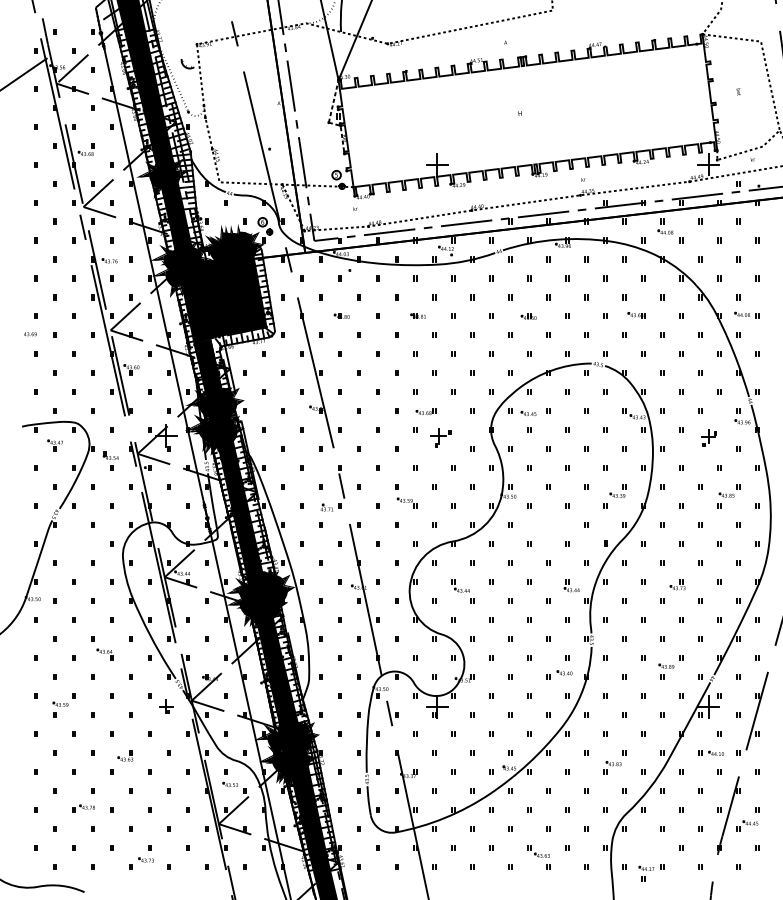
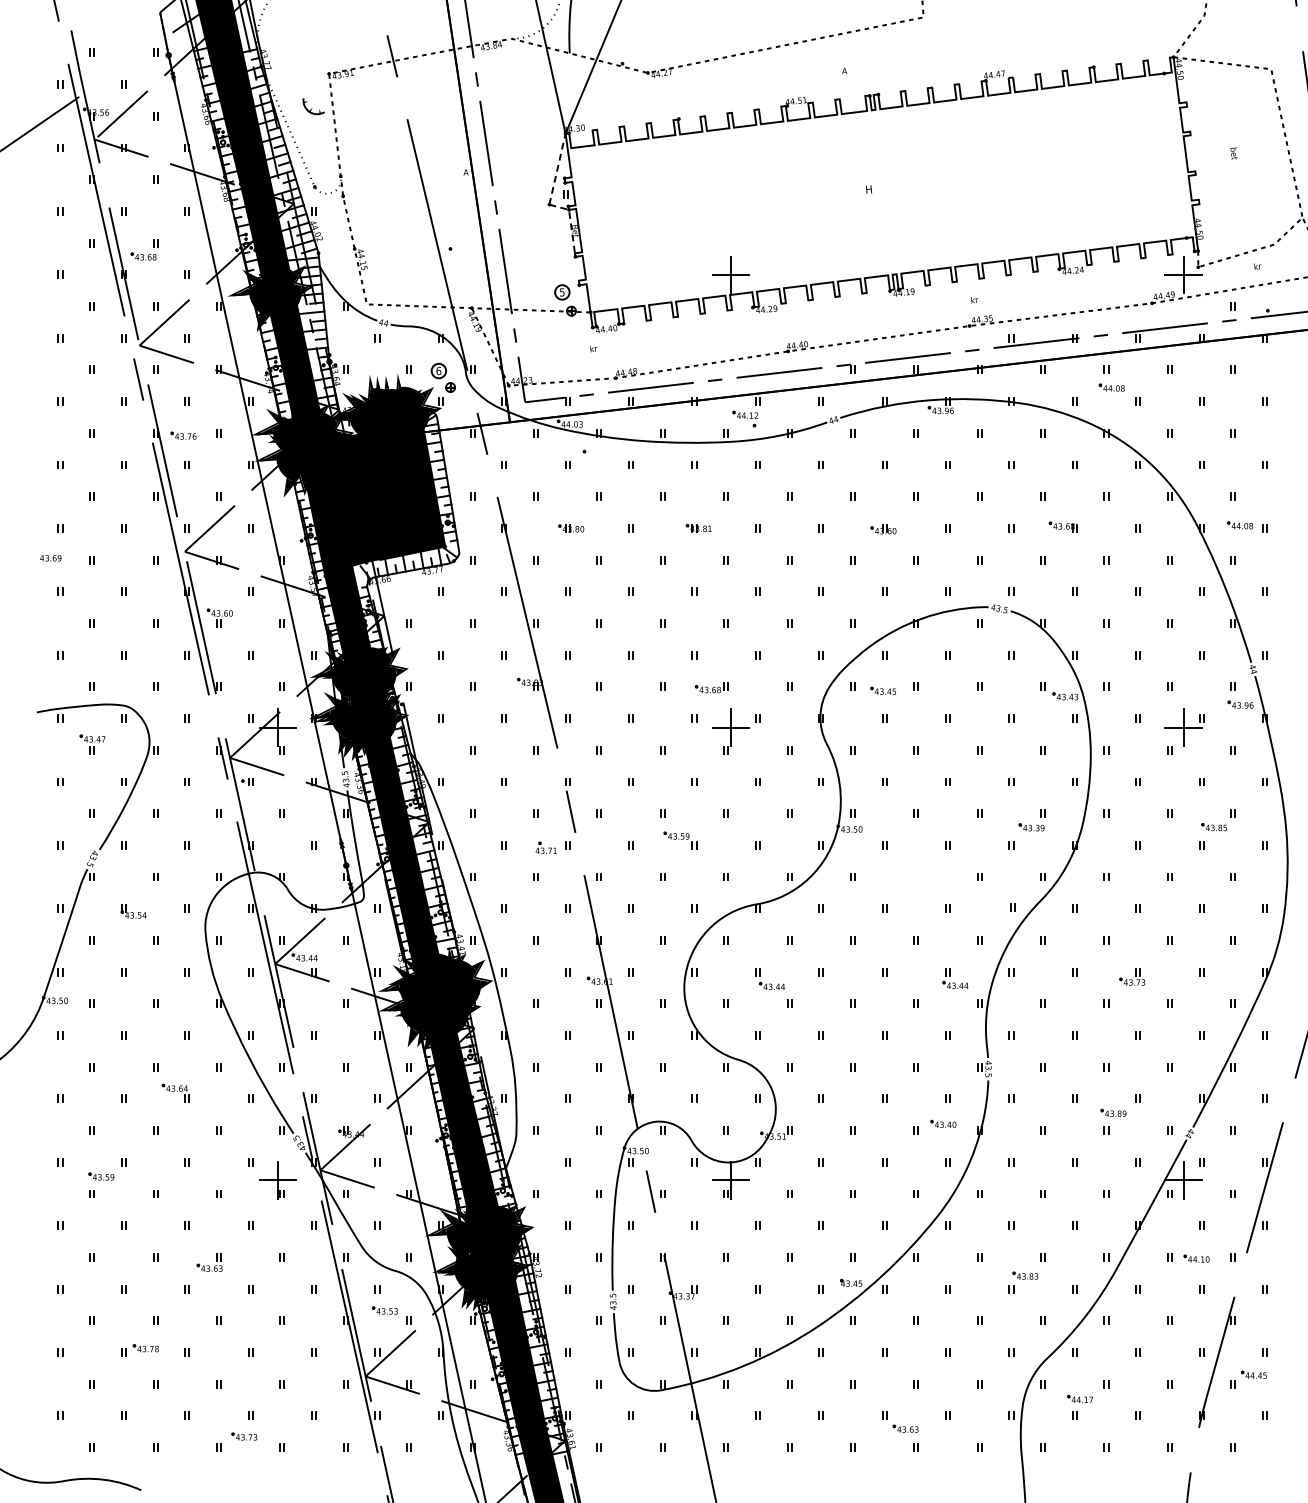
part: (440, 437) -> (735, 730), size x1.43
part: (709, 437) -> (1185, 730), size x1.67
part: (110, 455) -> (132, 911), moved
part: (166, 706) -> (278, 1179), size x1.67
part: (646, 873) -> (1079, 1407), moved

